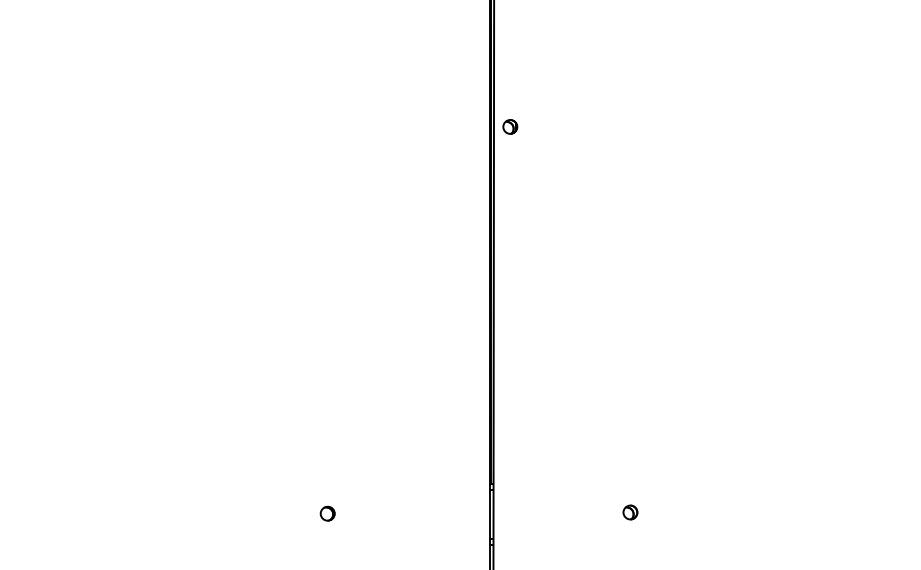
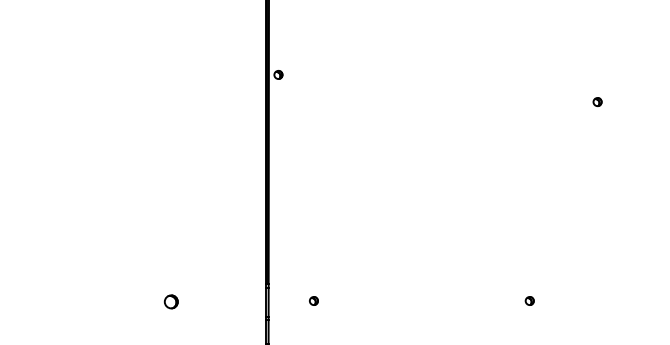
part: (629, 511) -> (313, 300), moved
part: (327, 513) -> (171, 301), size x1.6

